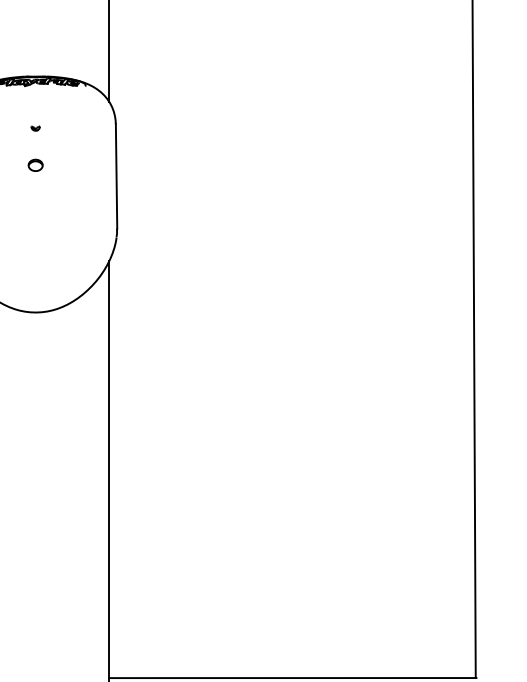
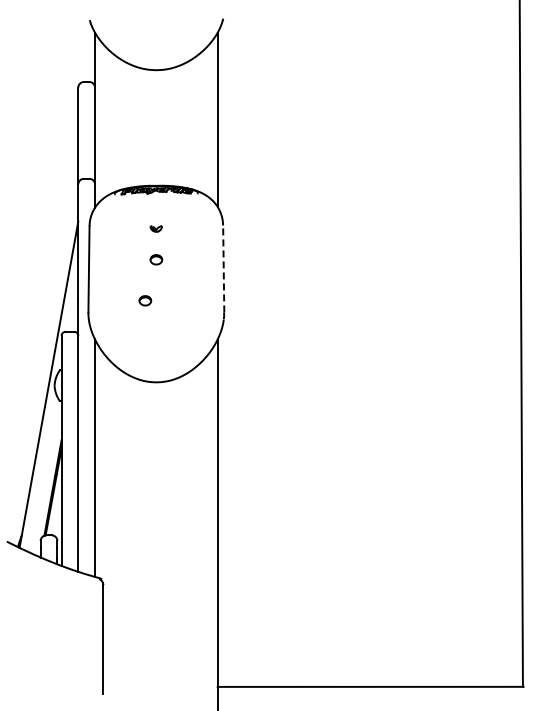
part: (35, 129) -> (156, 229), size x1.6
line: (116, 175) -> (223, 268), solid -> dashed
part: (22, 214) -> (145, 300), added

